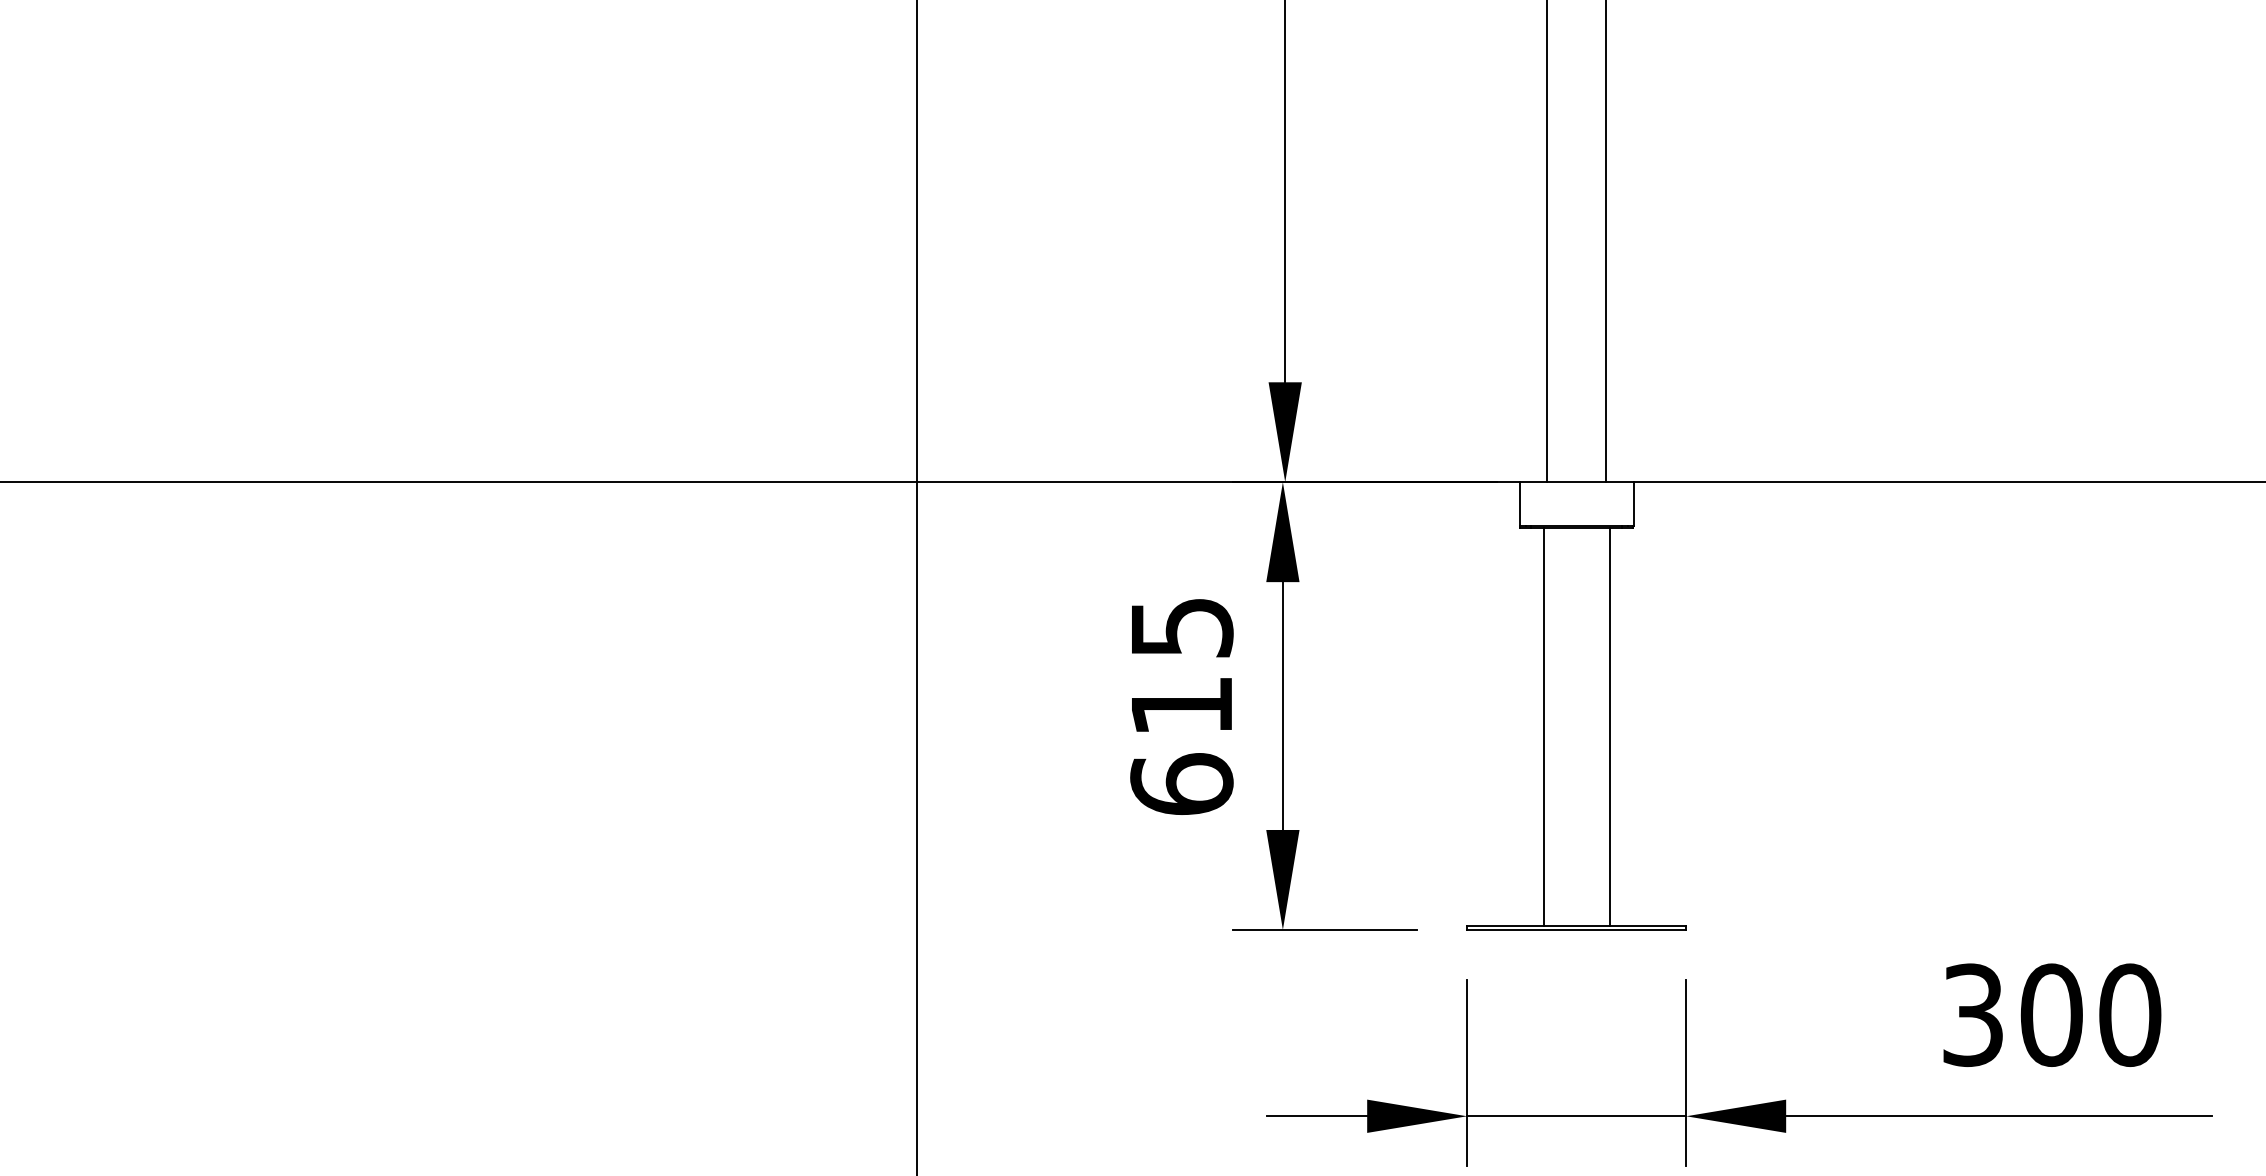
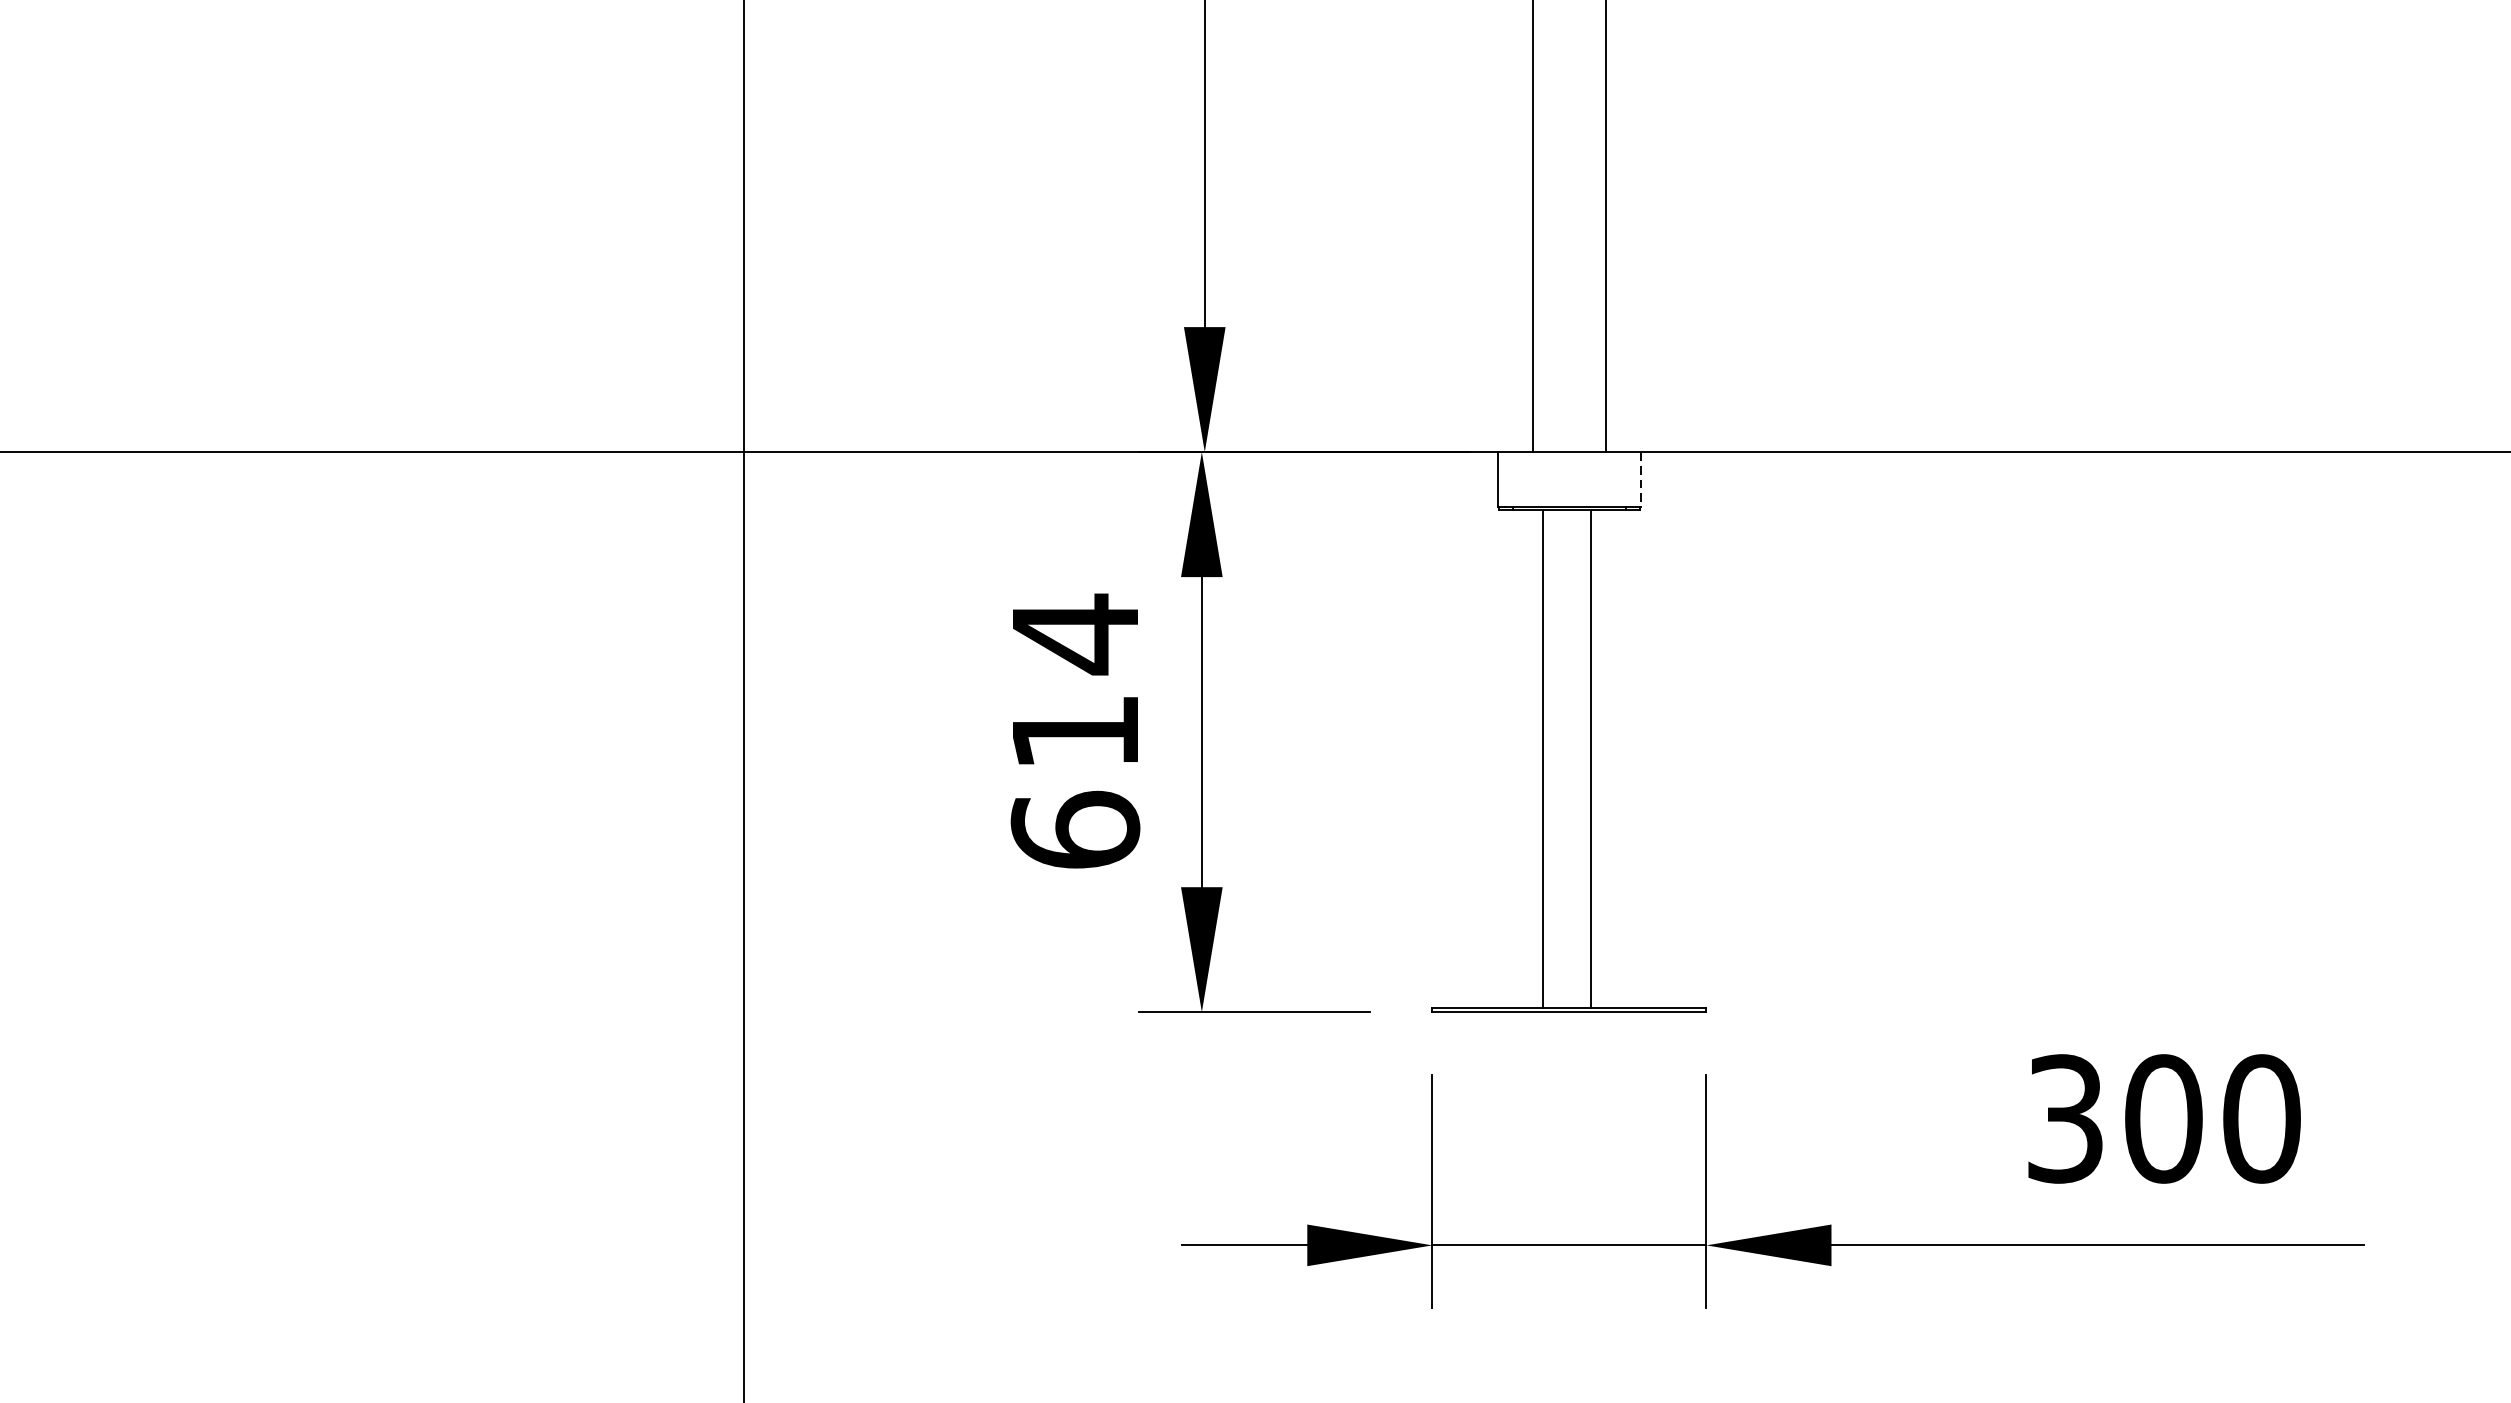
line: (1633, 504) -> (1640, 479), solid -> dashed
text: (1182, 627) -> (1076, 633), 615 -> 614
line: (1543, 727) -> (1590, 758), moved
line: (1609, 727) -> (1542, 758), moved

